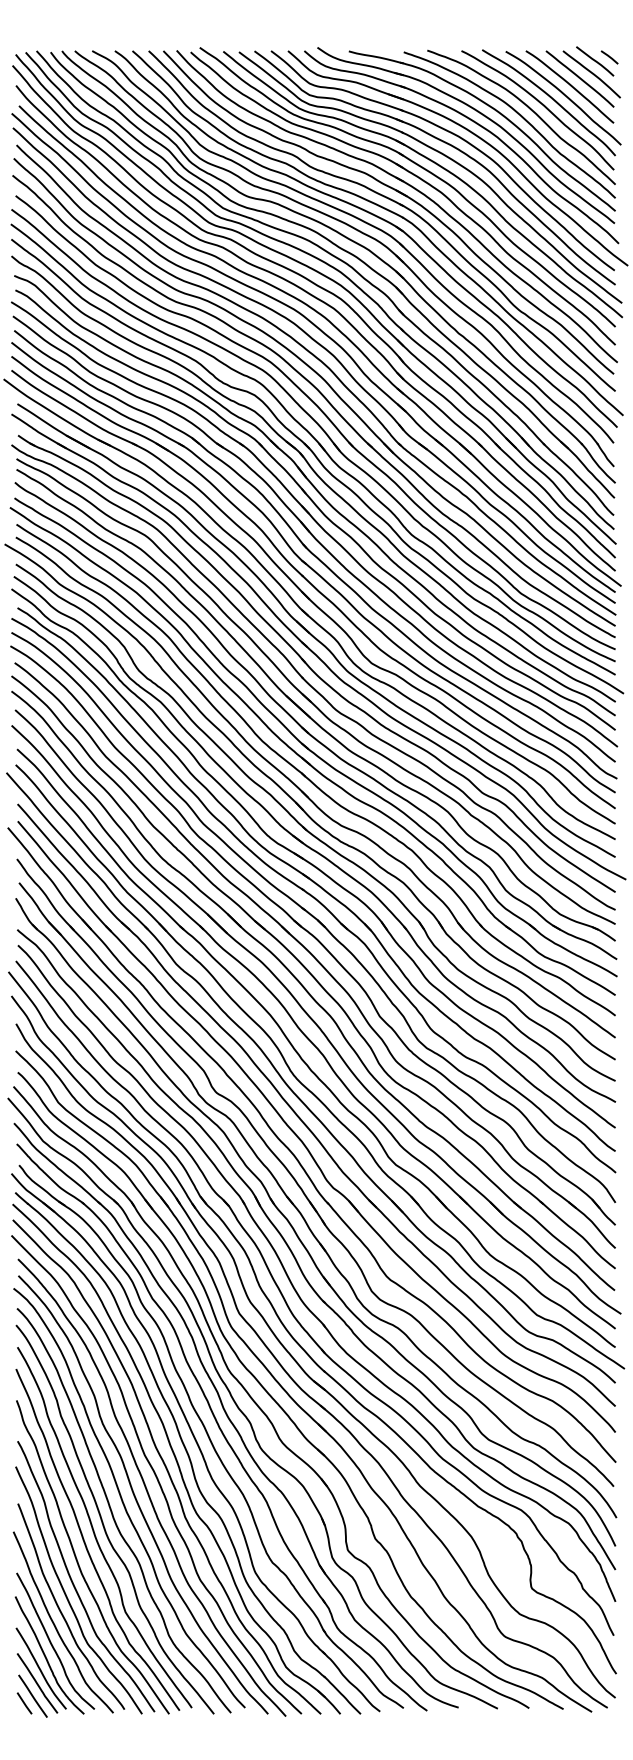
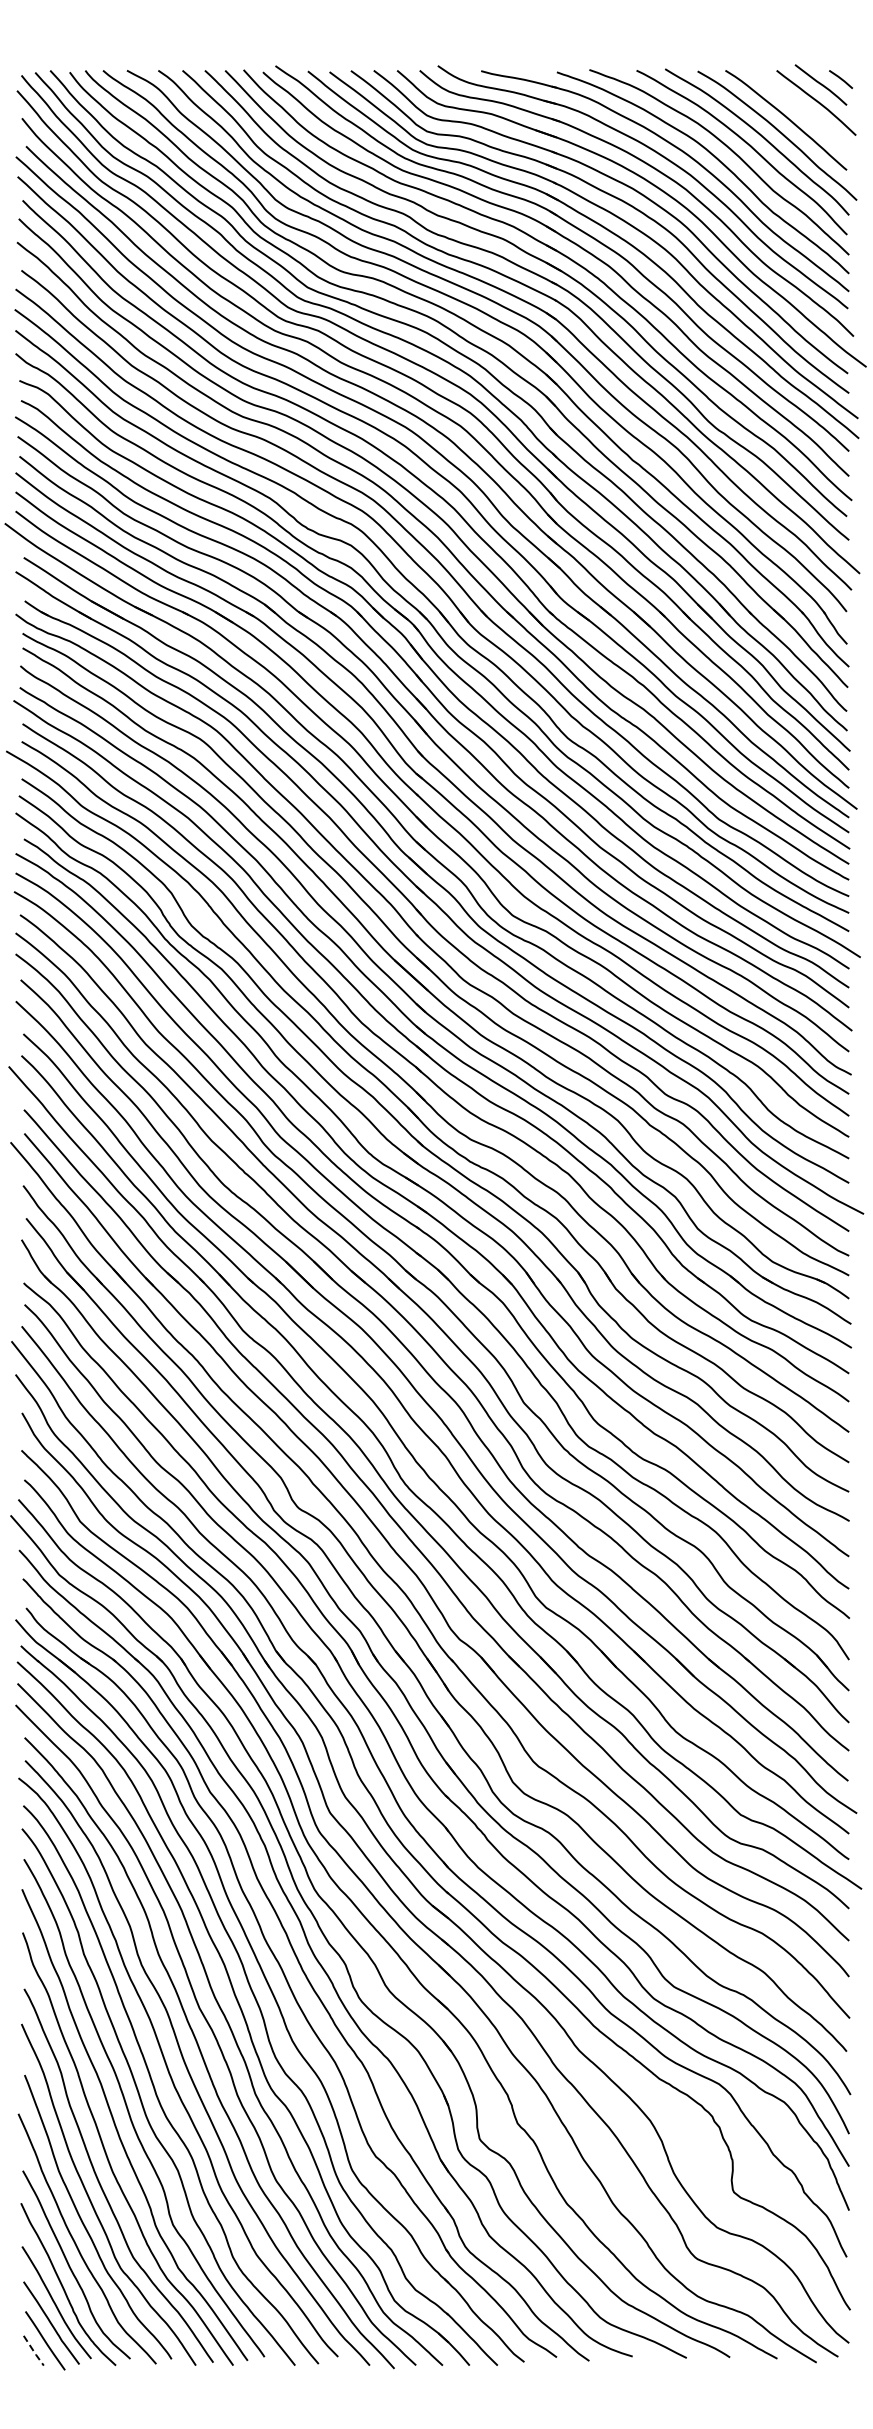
curve: (579, 78) -> (799, 108), removed
line: (24, 1703) -> (33, 2351), solid -> dashed

